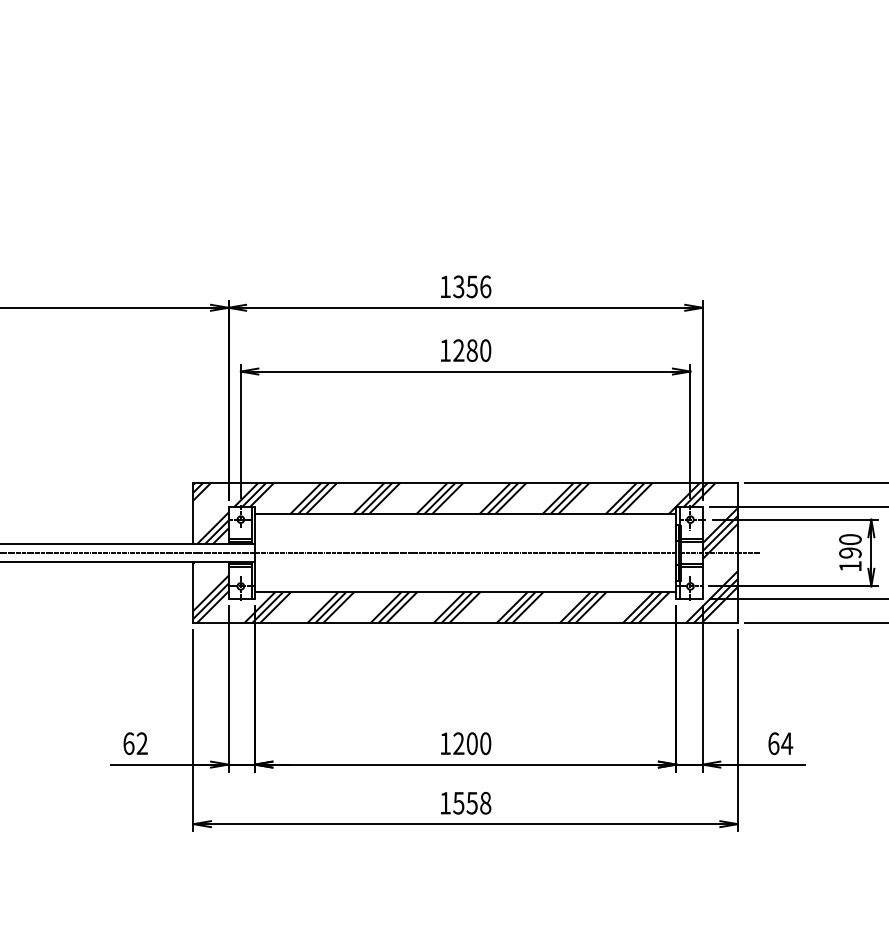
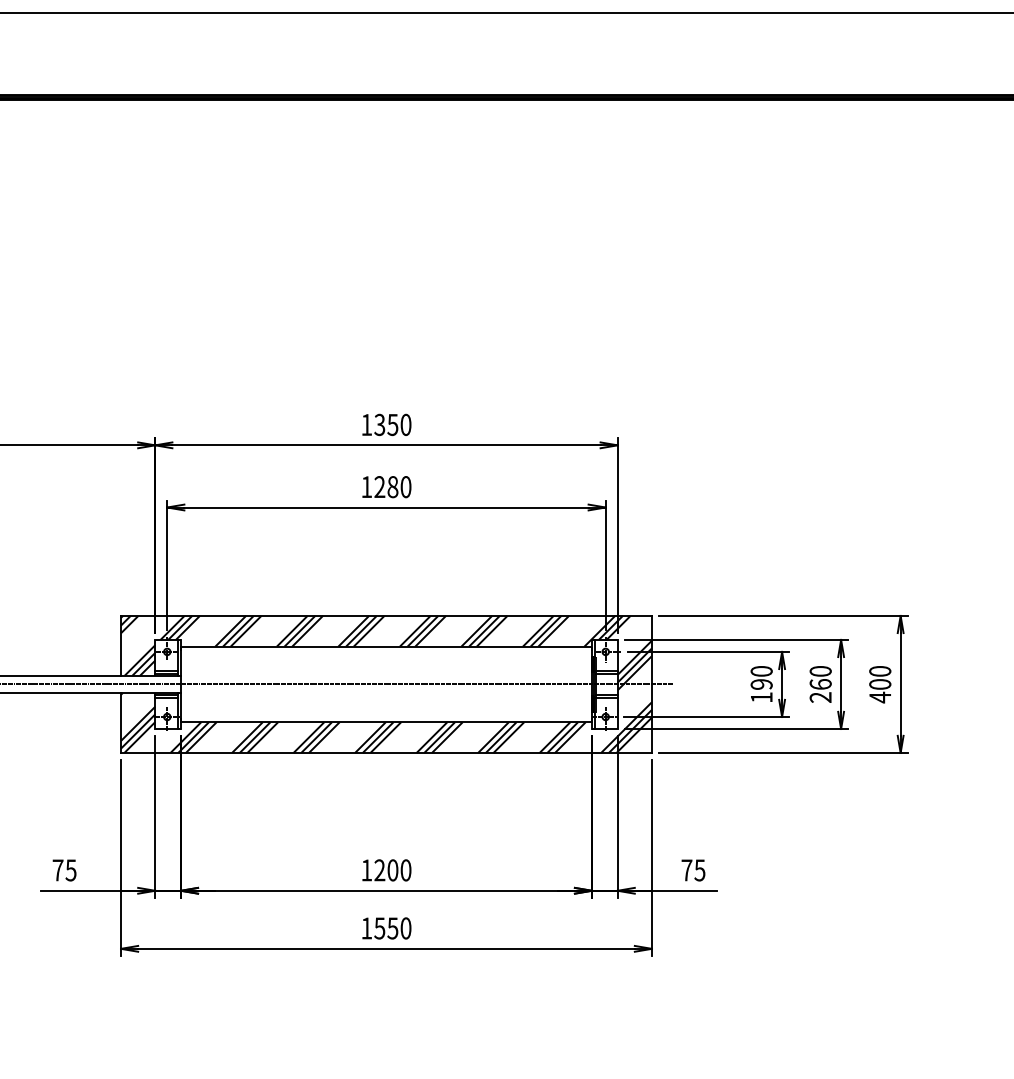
text: (485, 286) -> (405, 424), 1356 -> 1350
text: (135, 743) -> (64, 870), 62 -> 75
text: (780, 743) -> (693, 870), 64 -> 75
text: (485, 803) -> (405, 928), 1558 -> 1550

